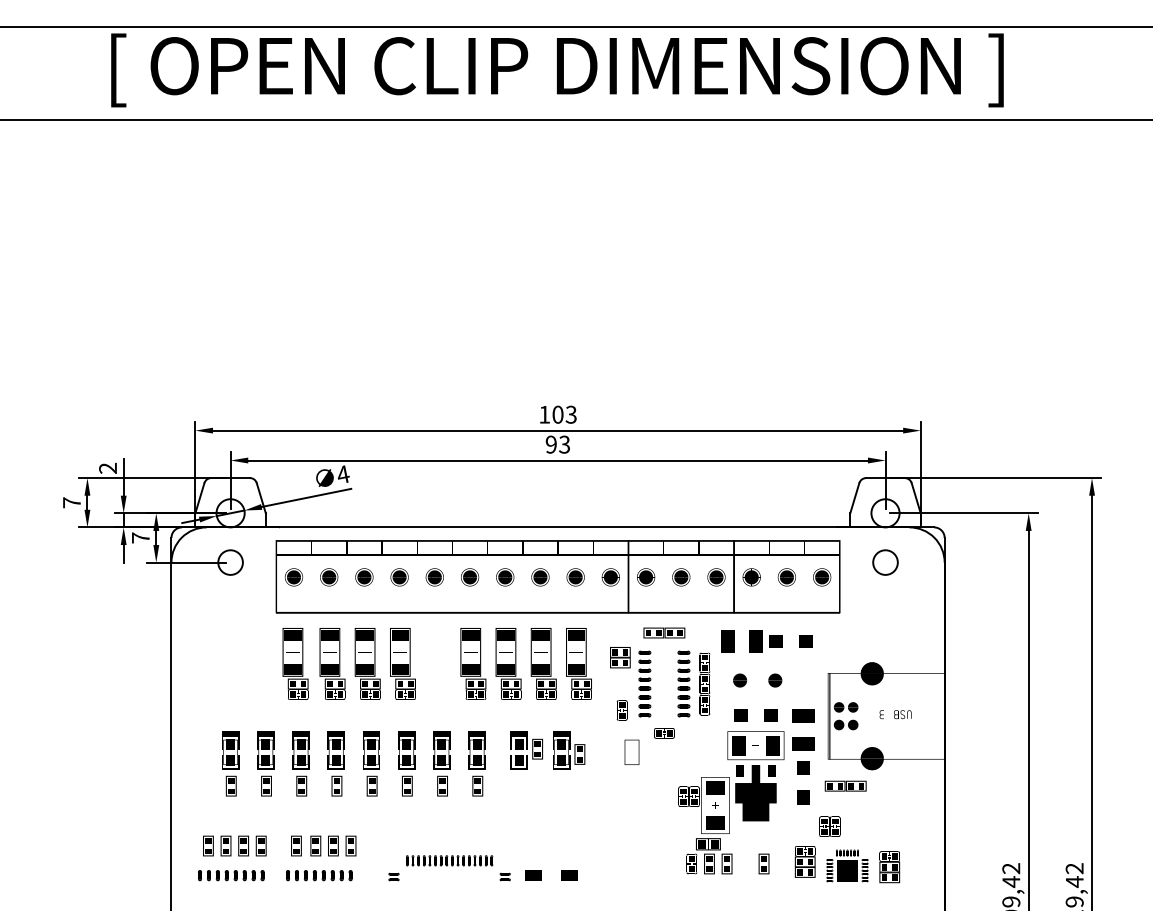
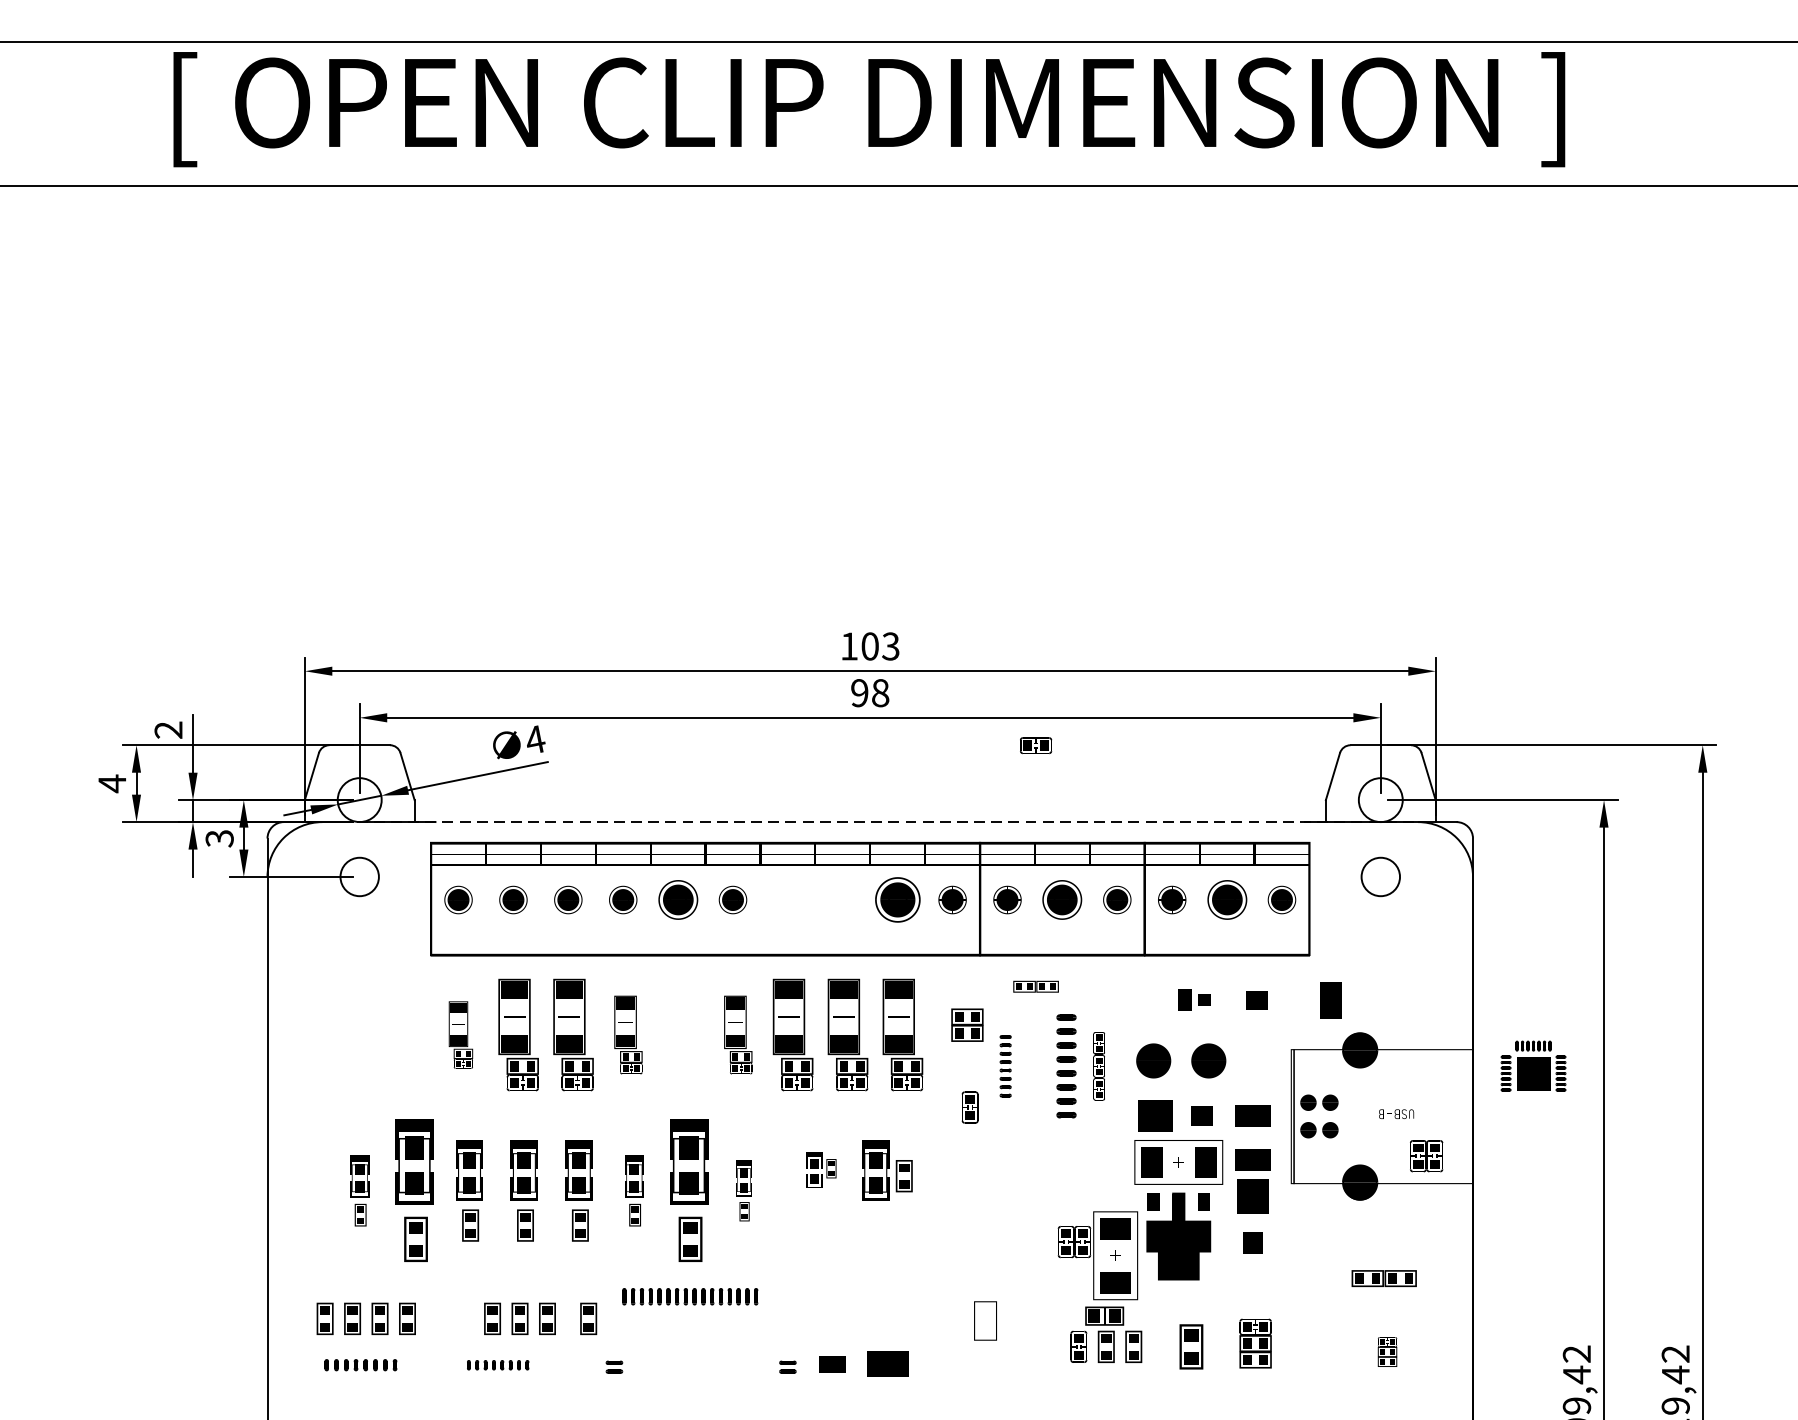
text: (564, 444) -> (880, 692), 93 -> 98
text: (71, 502) -> (111, 783), 7 -> 4
line: (558, 527) -> (870, 822), solid -> dashed
text: (140, 537) -> (219, 837), 7 -> 3
part: (434, 577) -> (677, 900), size x1.4
part: (505, 577) -> (788, 900), removed
part: (540, 577) -> (842, 900), removed
part: (575, 577) -> (897, 900), size x1.6
part: (681, 577) -> (1062, 900), size x1.4
part: (786, 577) -> (1226, 900), size x1.4
part: (664, 632) -> (1036, 985), size x0.7
part: (727, 641) -> (1330, 999), moved
part: (765, 641) -> (1193, 999), size x0.6
part: (295, 663) -> (460, 1034), size x0.6
part: (402, 663) -> (627, 1034), size x0.7
part: (473, 663) -> (738, 1034), size x0.7
part: (740, 680) -> (1154, 1060), size x1.6
part: (775, 680) -> (1209, 1060), size x1.6
part: (644, 683) -> (1005, 1065), size x0.6
part: (704, 683) -> (1098, 1065), size x0.7
part: (895, 714) -> (1396, 1113), size x0.7
part: (740, 715) -> (1154, 1115), size x1.6
part: (664, 733) -> (1036, 745), moved
part: (526, 750) -> (821, 1169), size x0.6
part: (631, 751) -> (984, 1319), moved
part: (230, 763) -> (359, 1190), size x0.7
part: (265, 763) -> (414, 1190), size x1.4
part: (406, 763) -> (633, 1190), size x0.7
part: (441, 763) -> (688, 1190), size x1.4
part: (476, 763) -> (743, 1190), size x0.6
part: (803, 767) -> (1252, 1196), size x1.6
part: (845, 785) -> (1383, 1277), moved
part: (829, 826) -> (1425, 1155), moved
part: (296, 845) -> (588, 1318), moved
part: (449, 860) -> (690, 1296), moved
part: (763, 863) -> (1190, 1346), size x1.4
part: (847, 865) -> (1533, 1065), moved
part: (889, 867) -> (1386, 1352), size x0.6
part: (231, 875) -> (361, 1364), size x0.7
part: (319, 875) -> (498, 1364), size x0.6
part: (569, 875) -> (888, 1364), size x1.6

